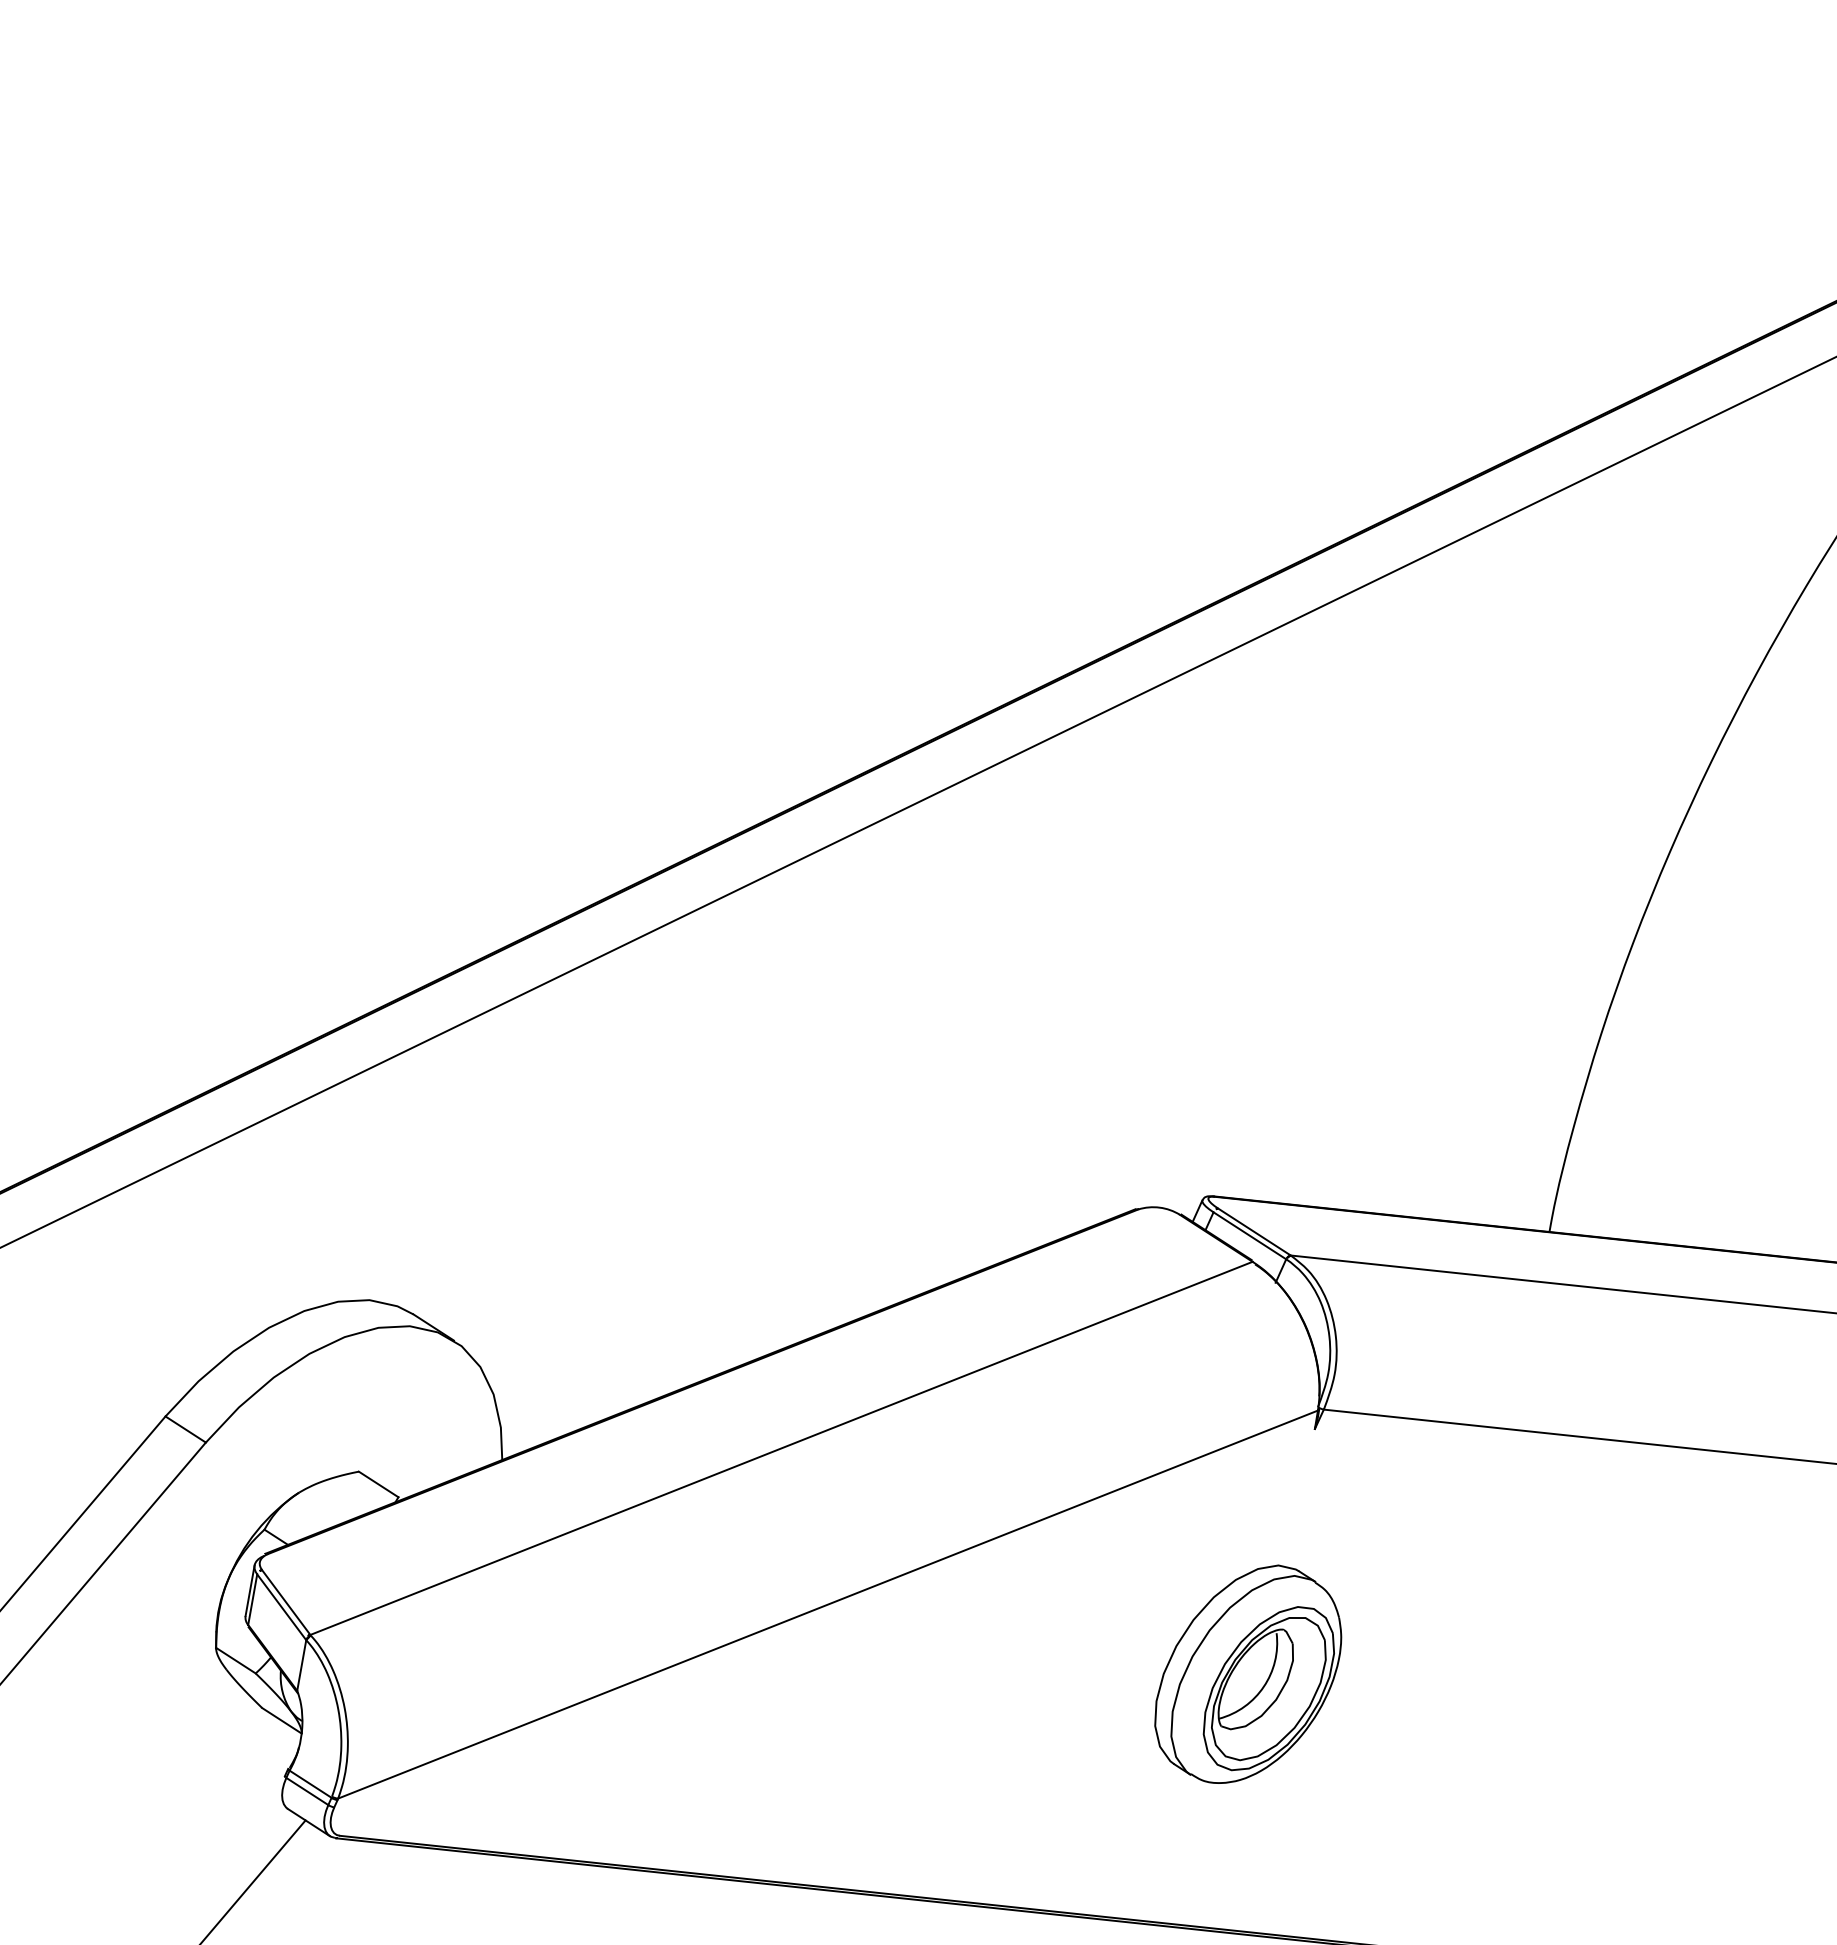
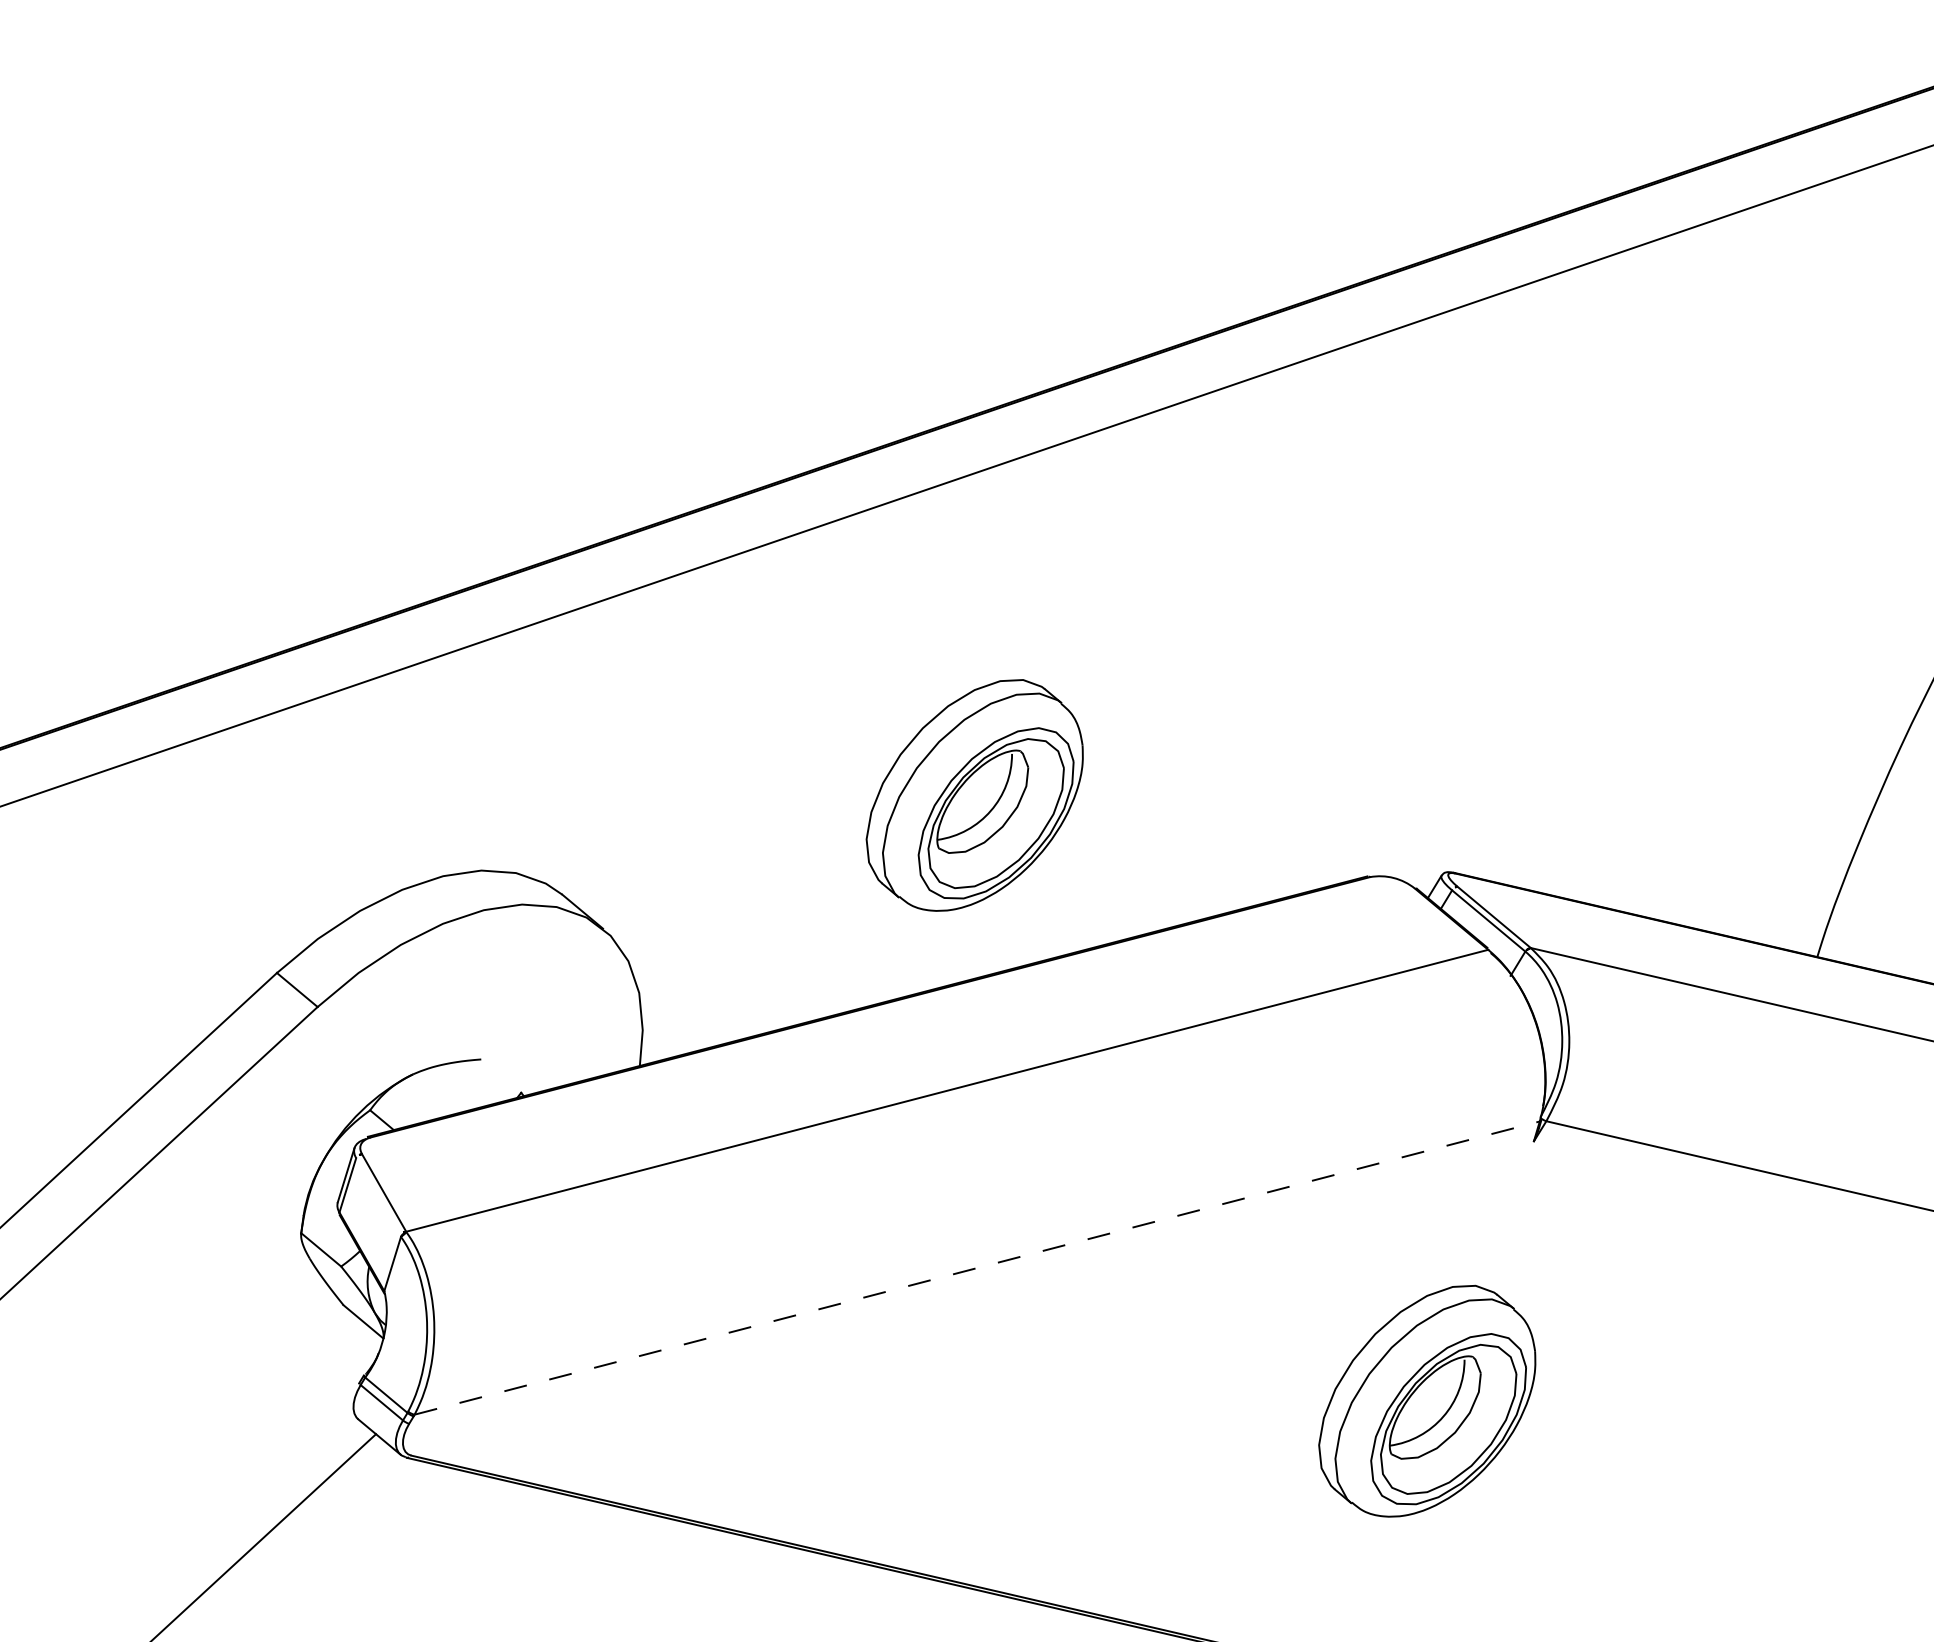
part: (774, 1178) -> (975, 794), added
line: (378, 1484) -> (501, 1076), removed
line: (828, 1604) -> (977, 1268), solid -> dashed
line: (281, 1606) -> (378, 1196), removed

